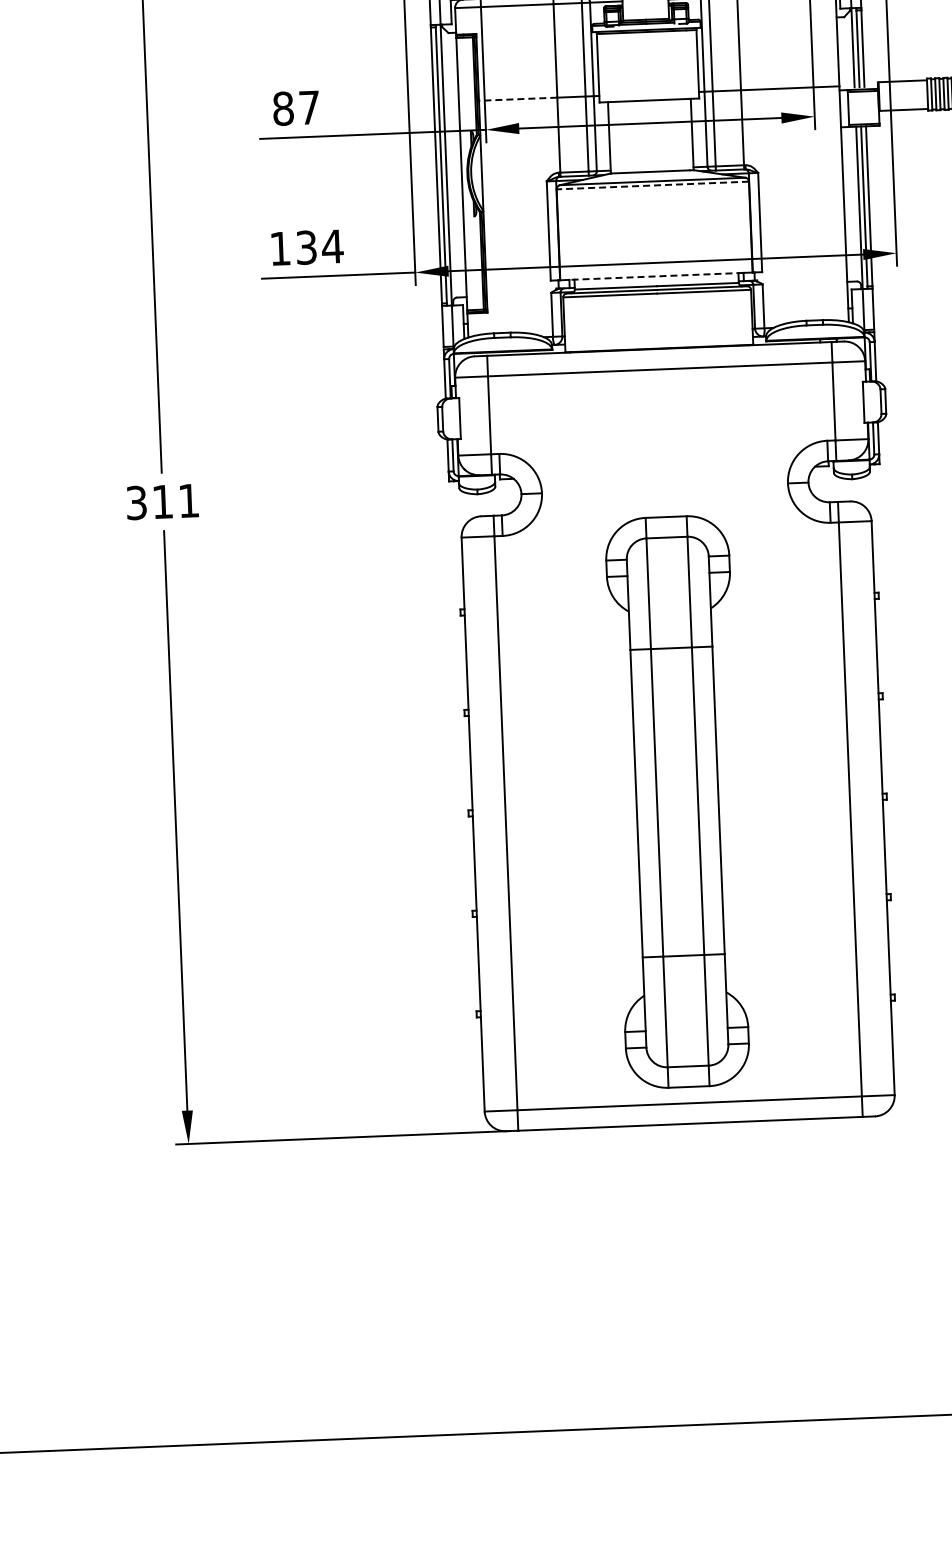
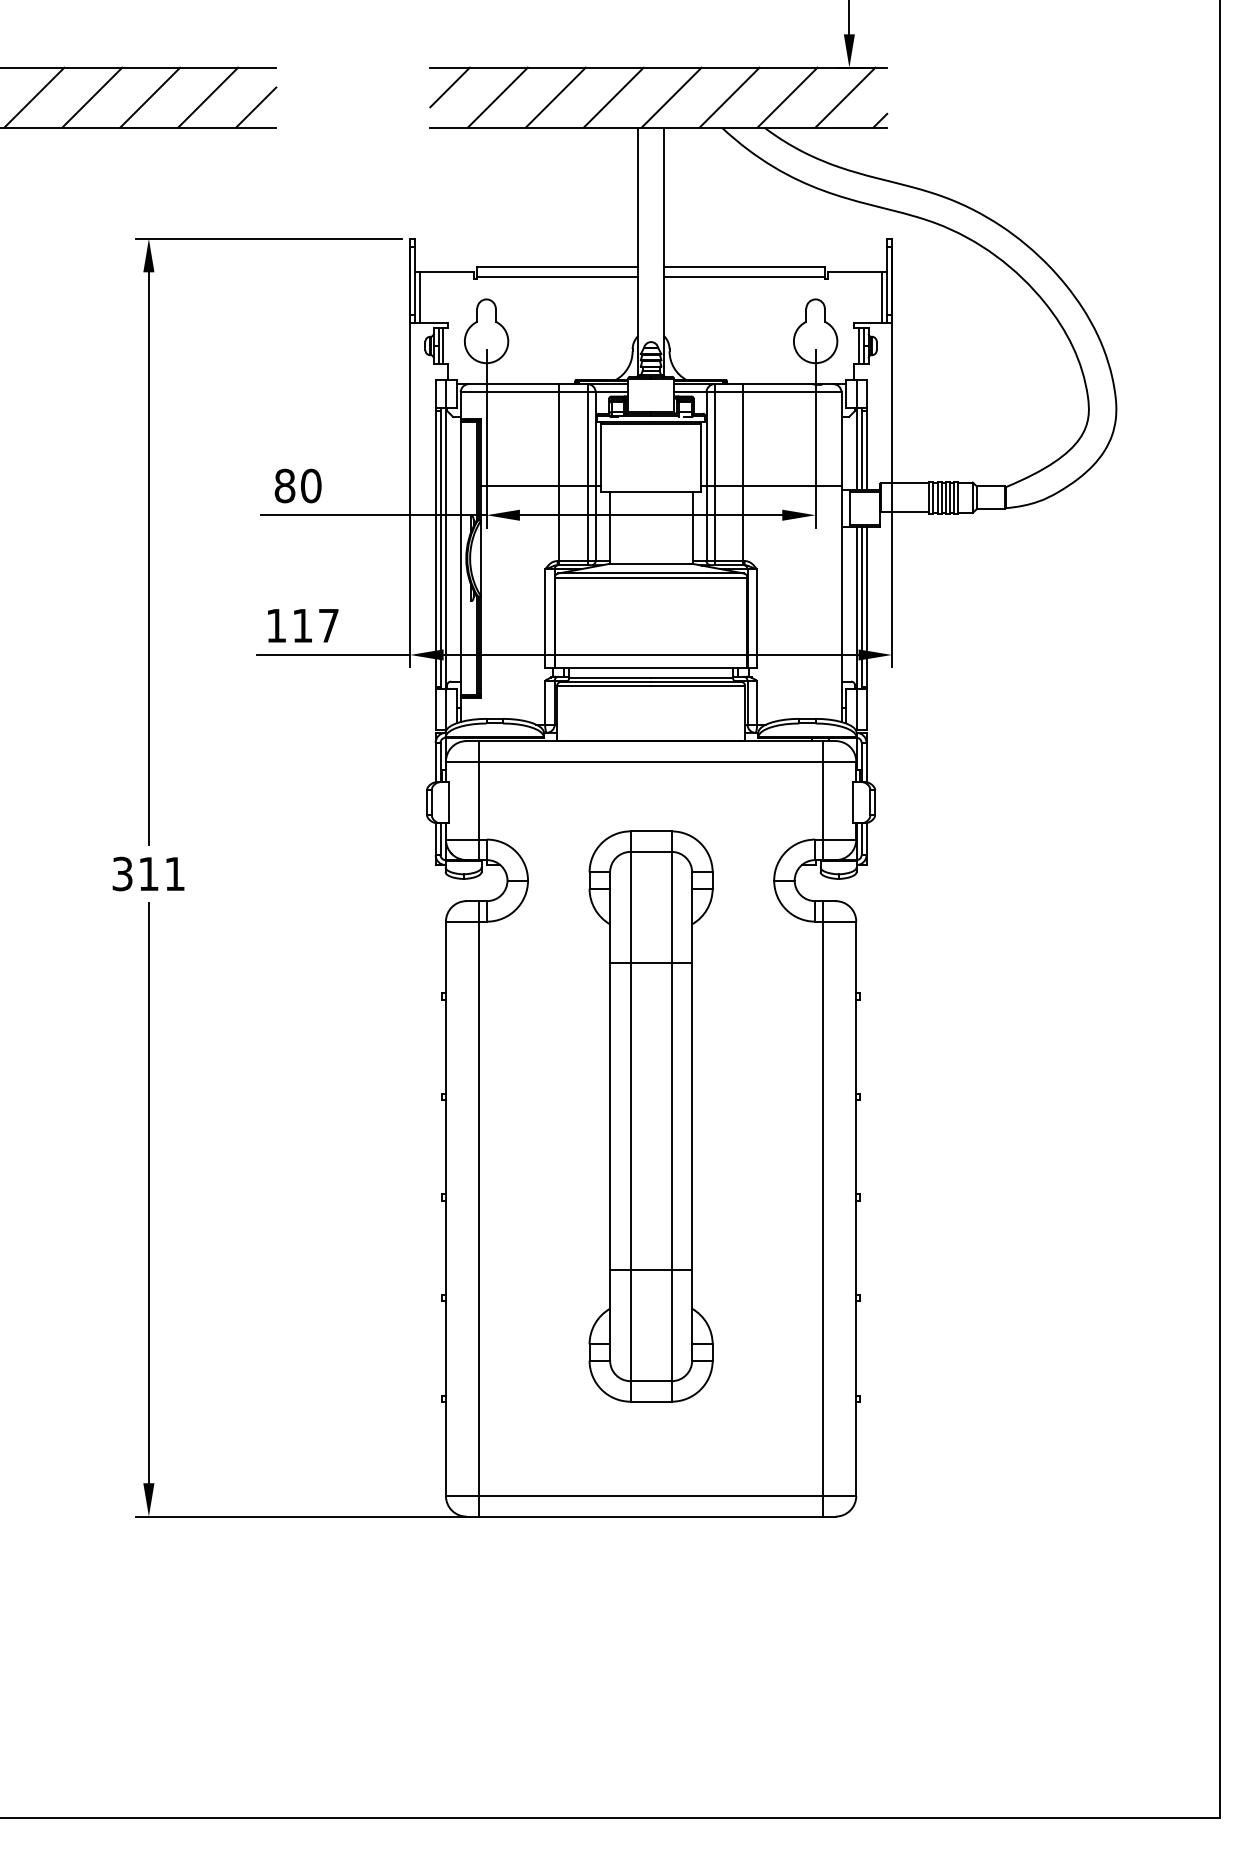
line: (517, 98) -> (519, 485), dashed -> solid
text: (309, 107) -> (311, 485), 87 -> 80
line: (652, 185) -> (650, 577), dashed -> solid
text: (319, 246) -> (315, 625), 134 -> 117
line: (655, 276) -> (650, 668), dashed -> solid
part: (676, 802) -> (650, 1116), moved

